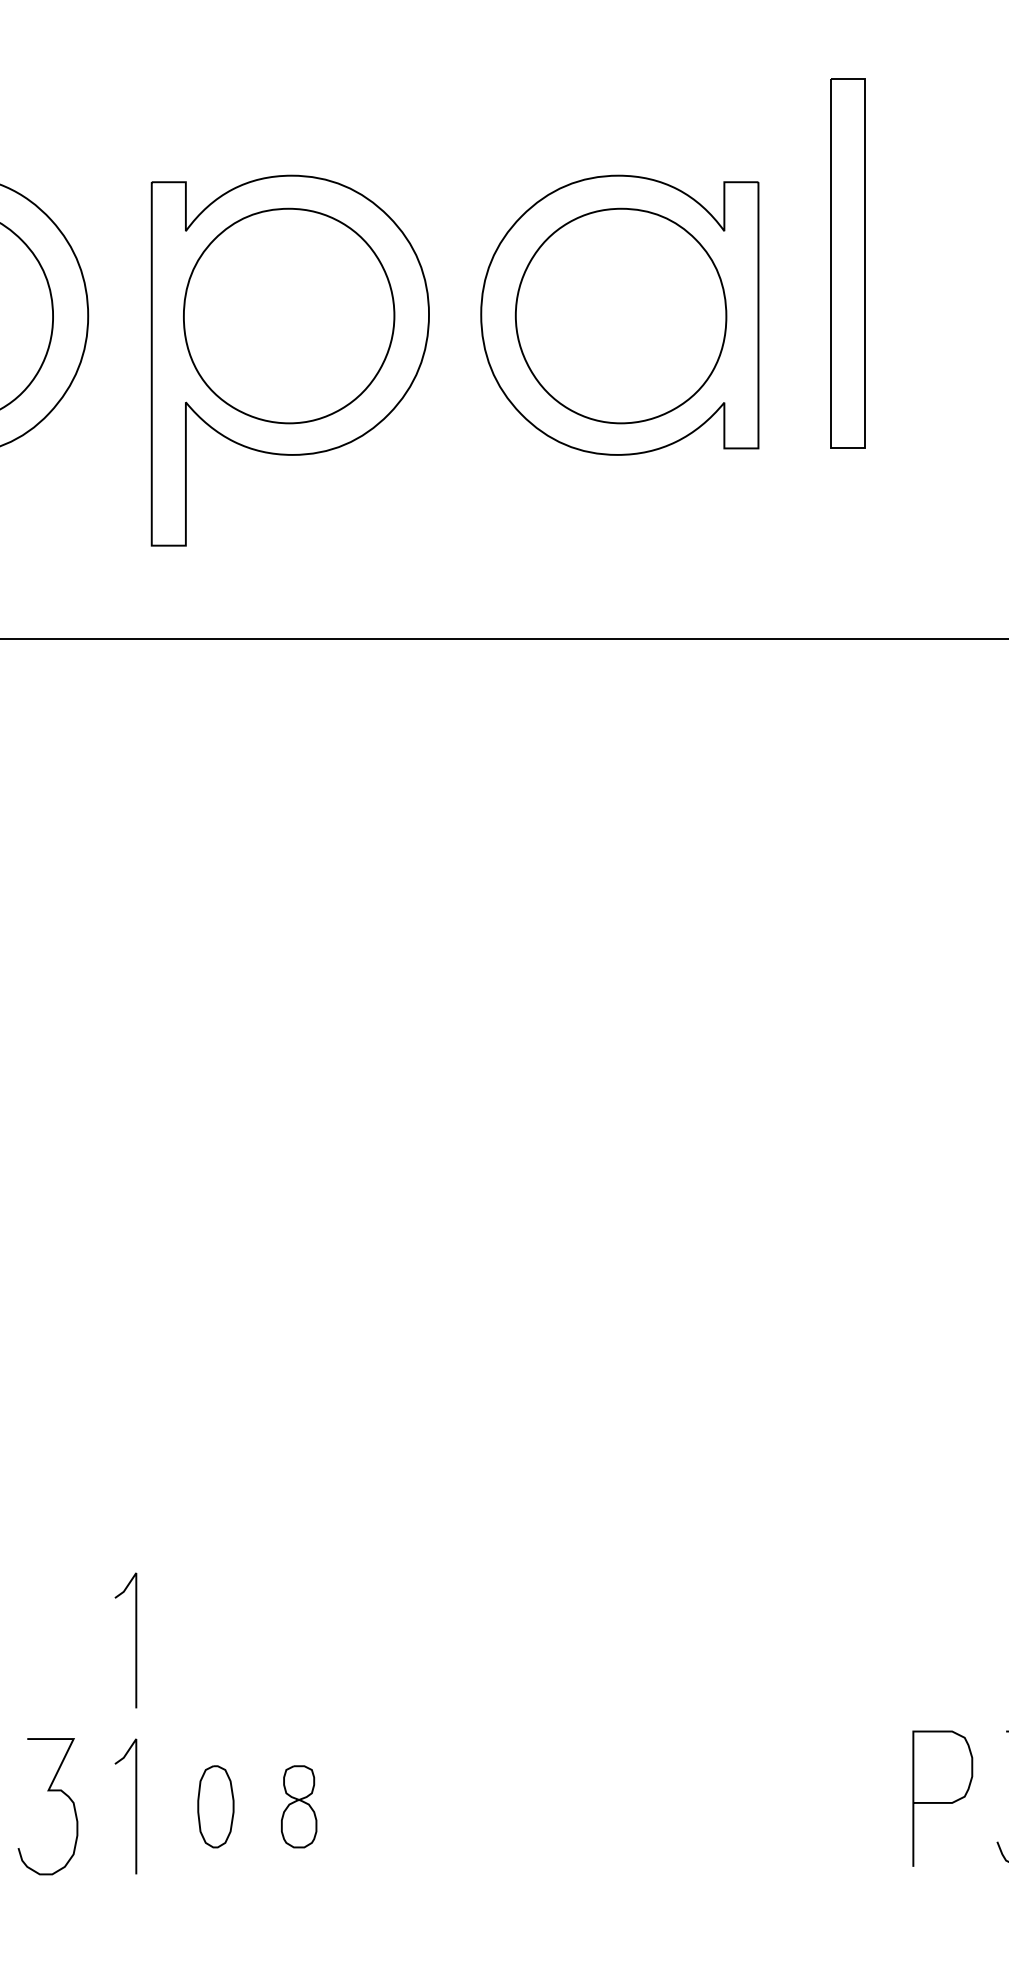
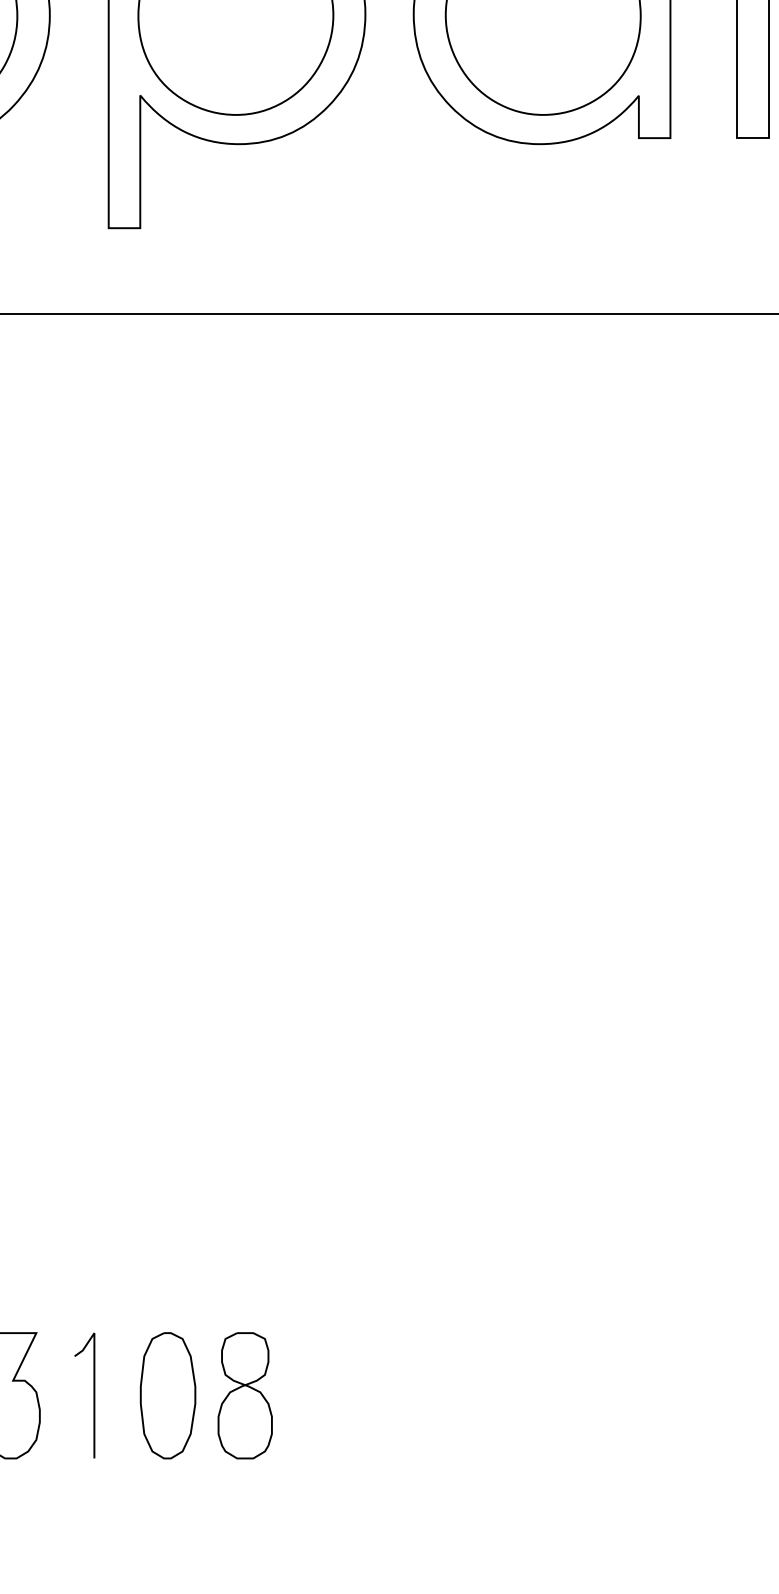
curve: (135, 1640) -> (93, 1241), removed
part: (215, 1806) -> (167, 1395), size x1.67
part: (298, 1806) -> (244, 1395), size x1.67

